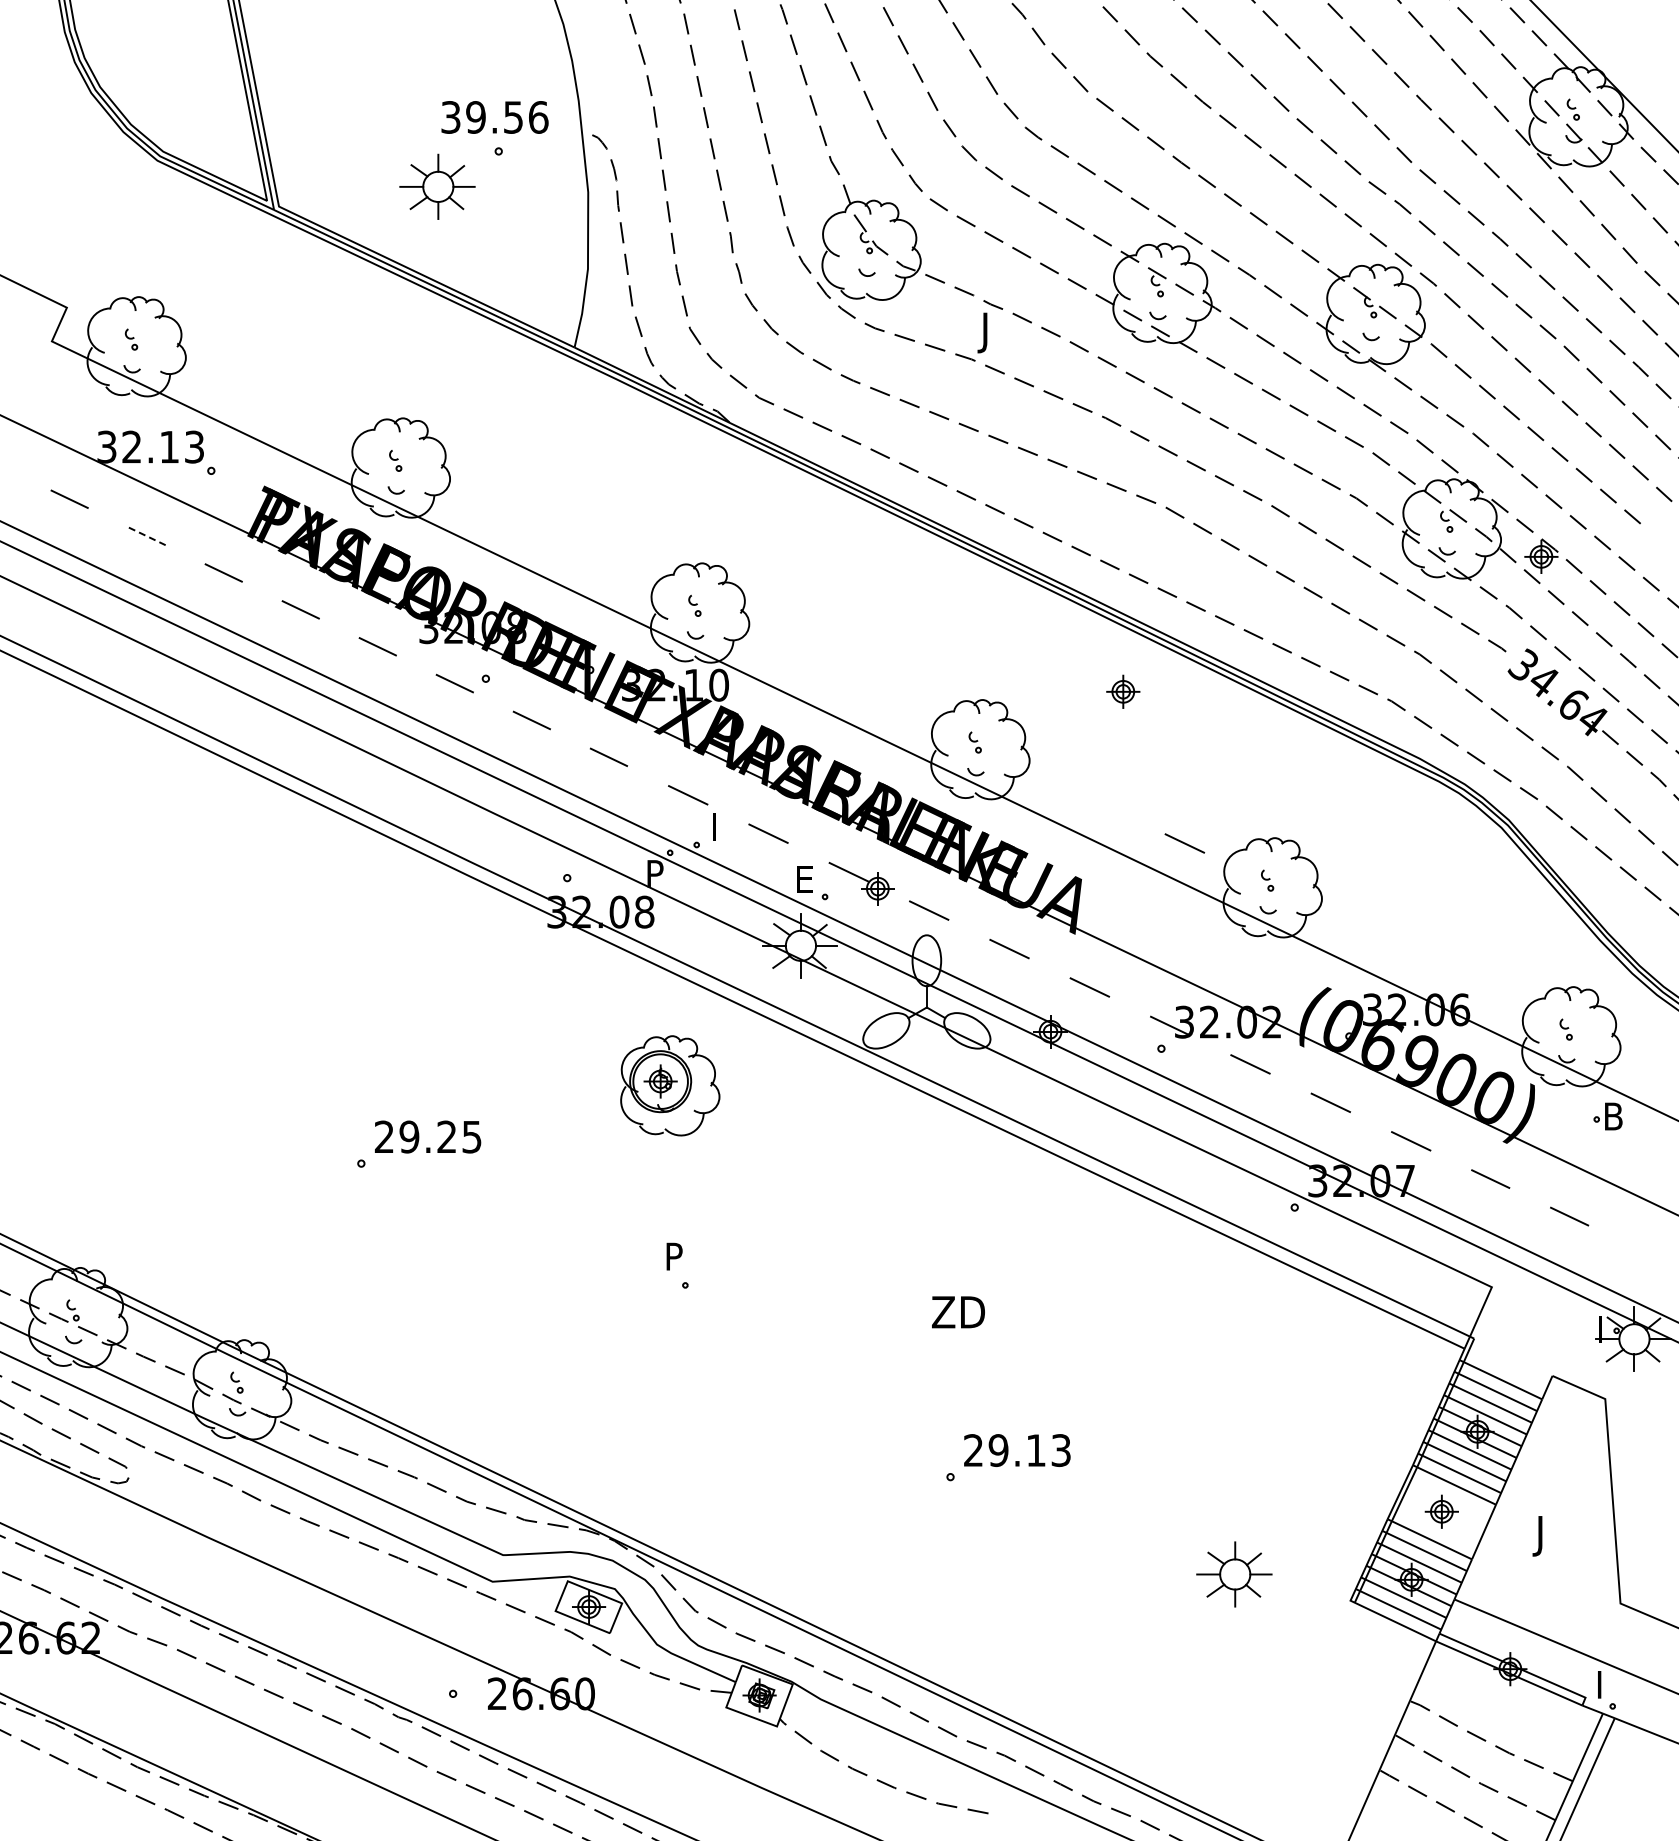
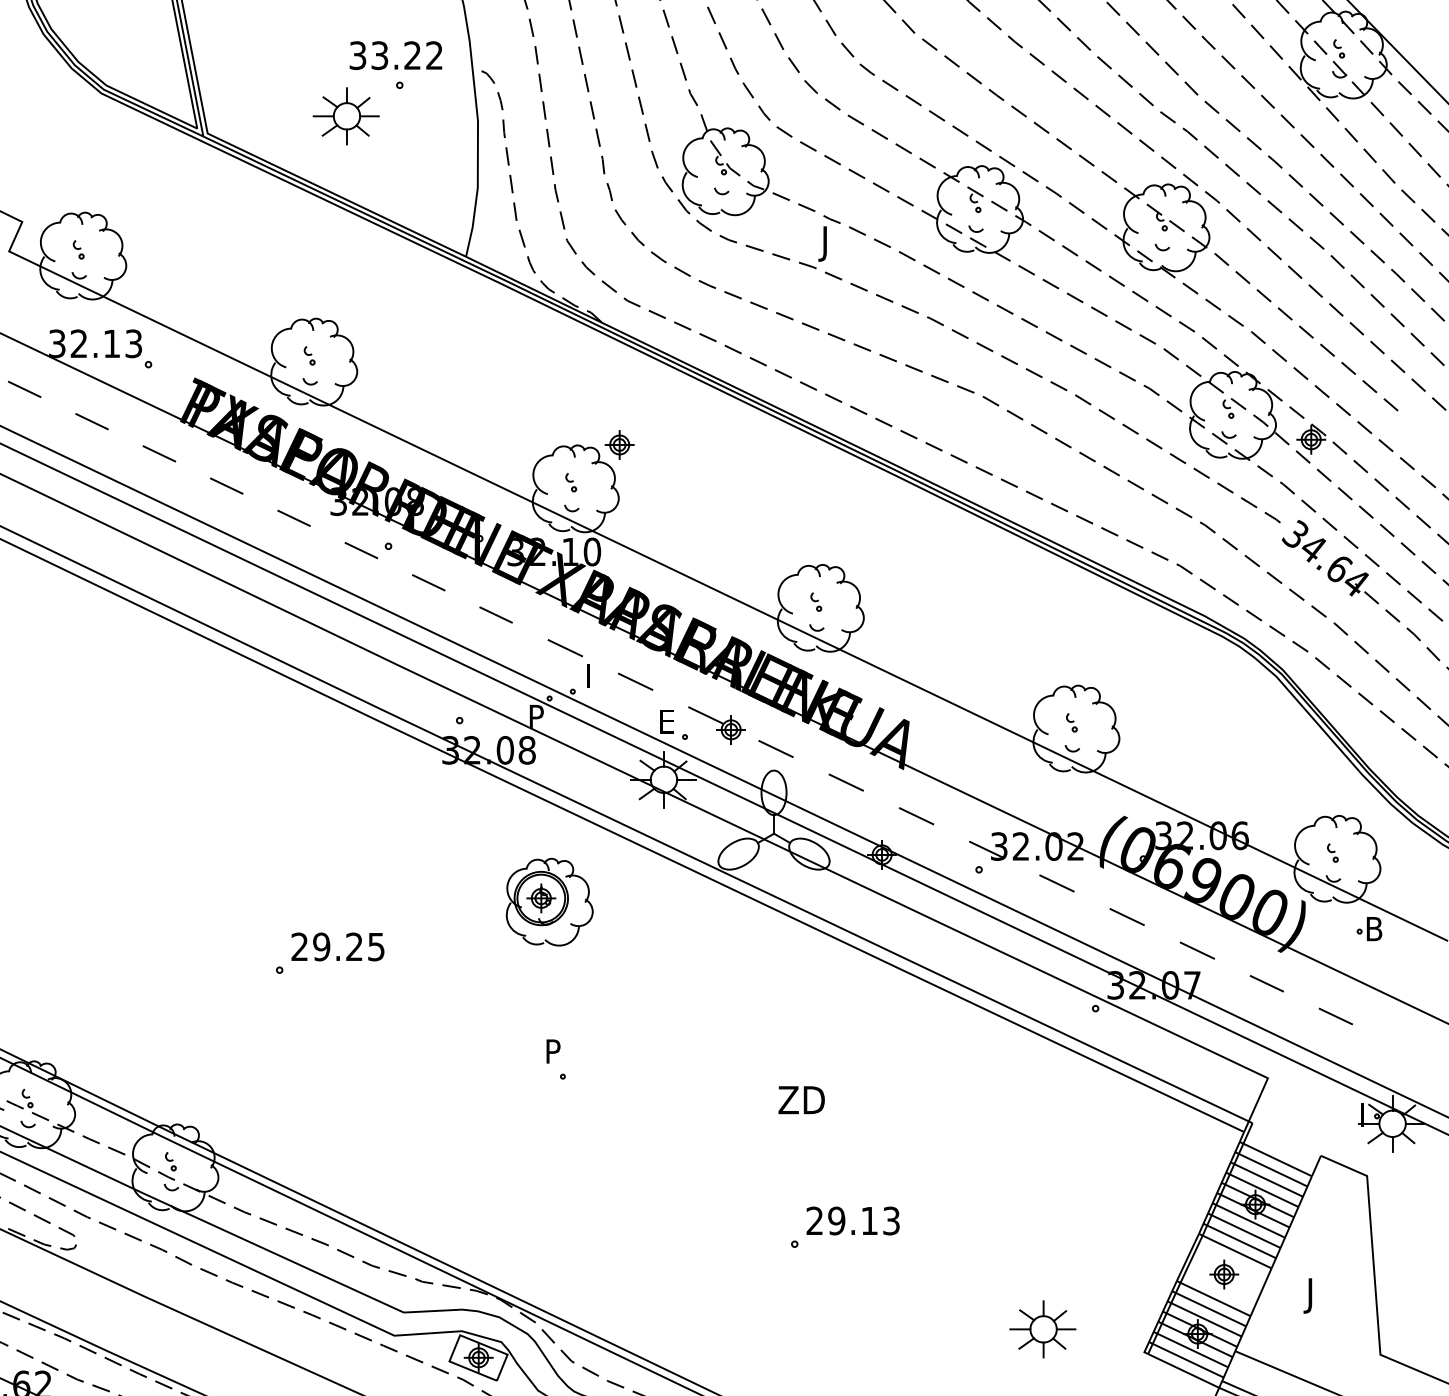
text: (507, 117) -> (407, 55), 39.56 -> 33.22
line: (146, 536) -> (91, 421), dashed -> solid
part: (1123, 691) -> (619, 444), moved
line: (1184, 843) -> (999, 690), removed

